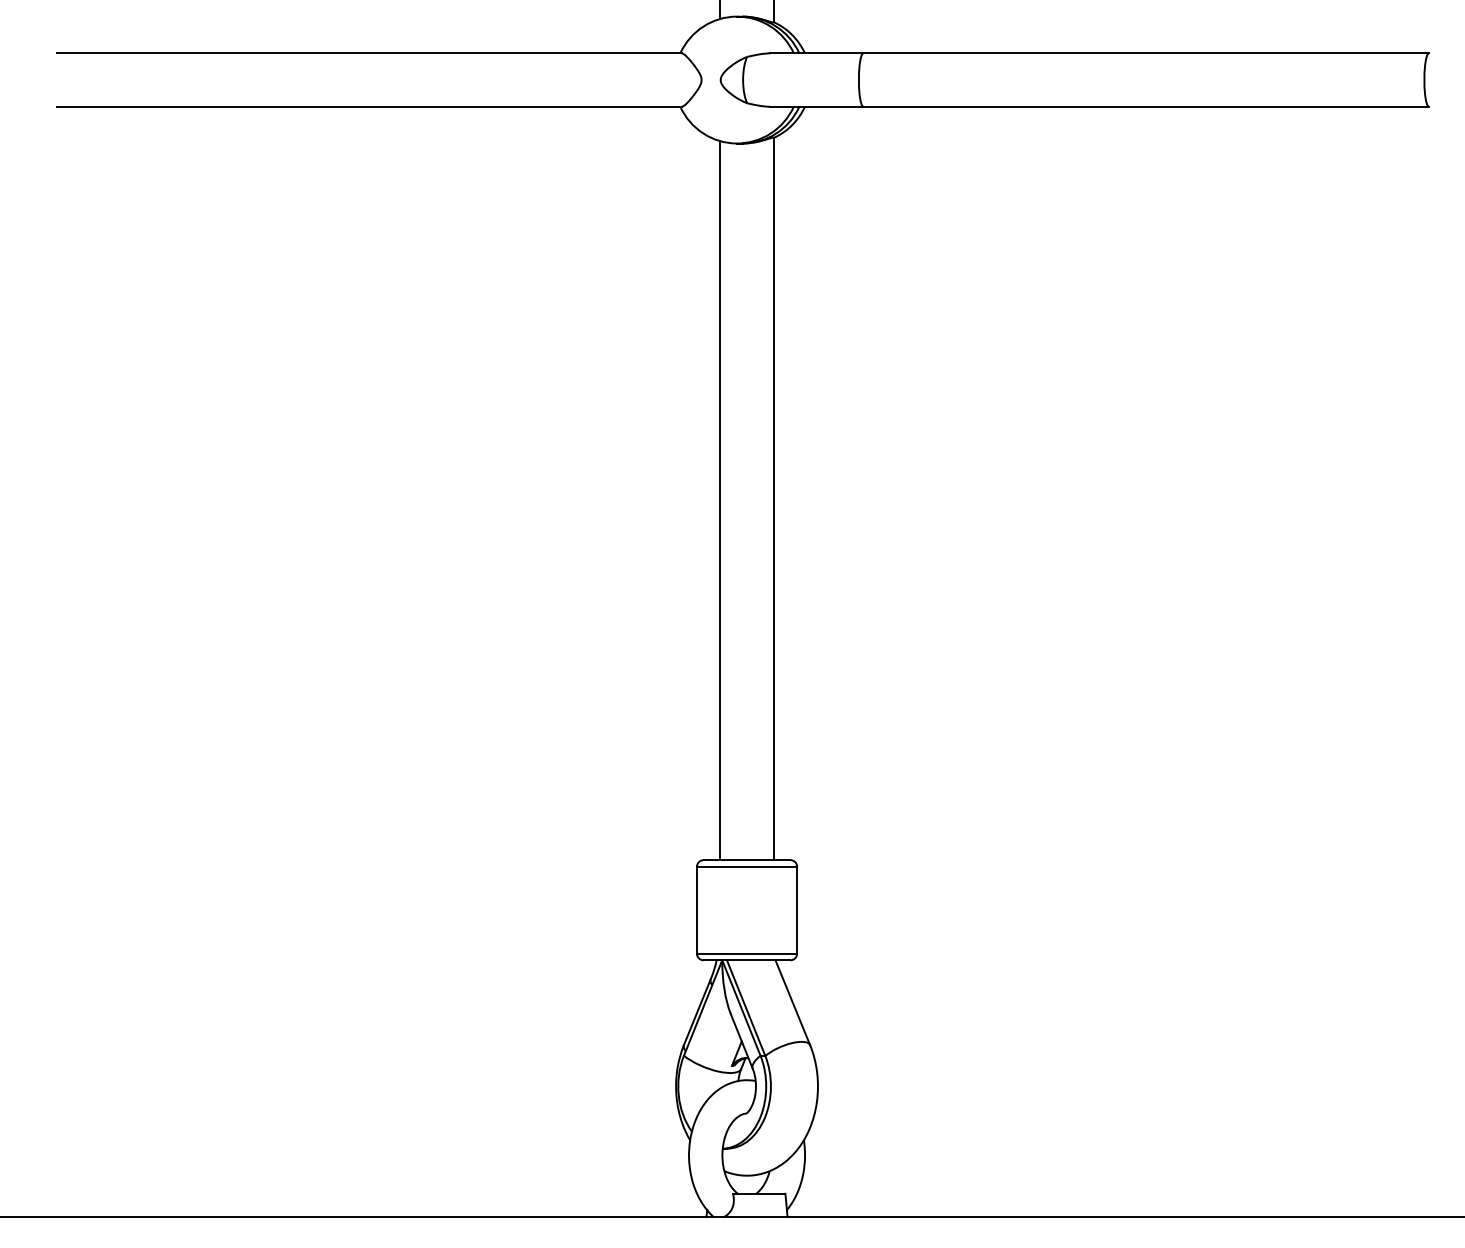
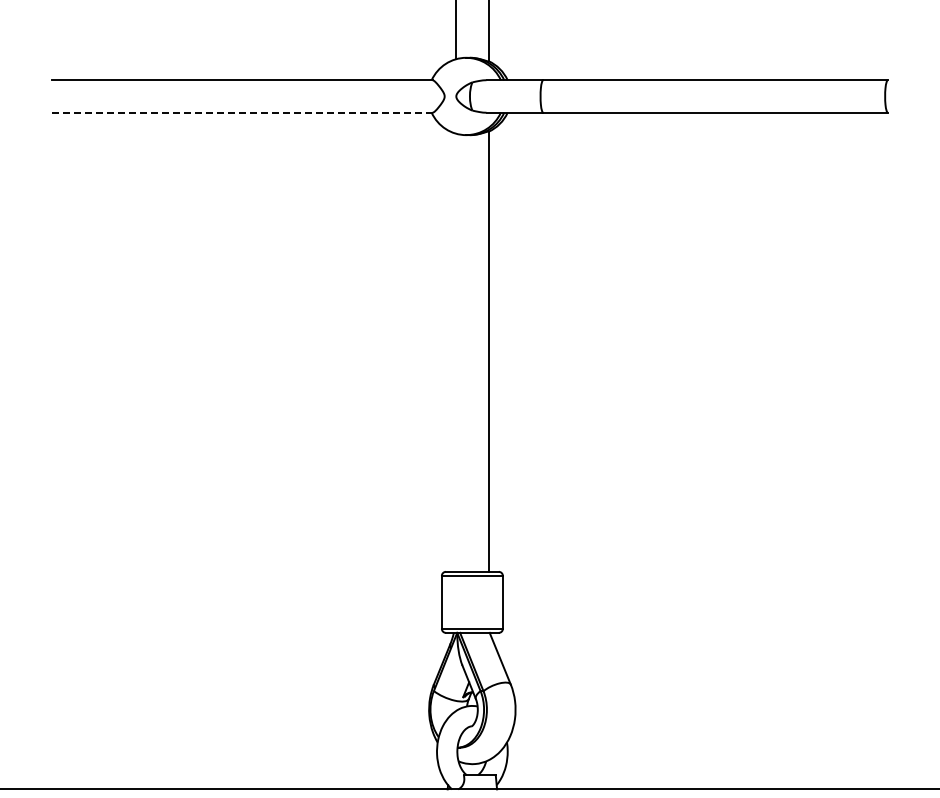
line: (369, 106) -> (242, 112), solid -> dashed
line: (720, 500) -> (456, 352), removed

